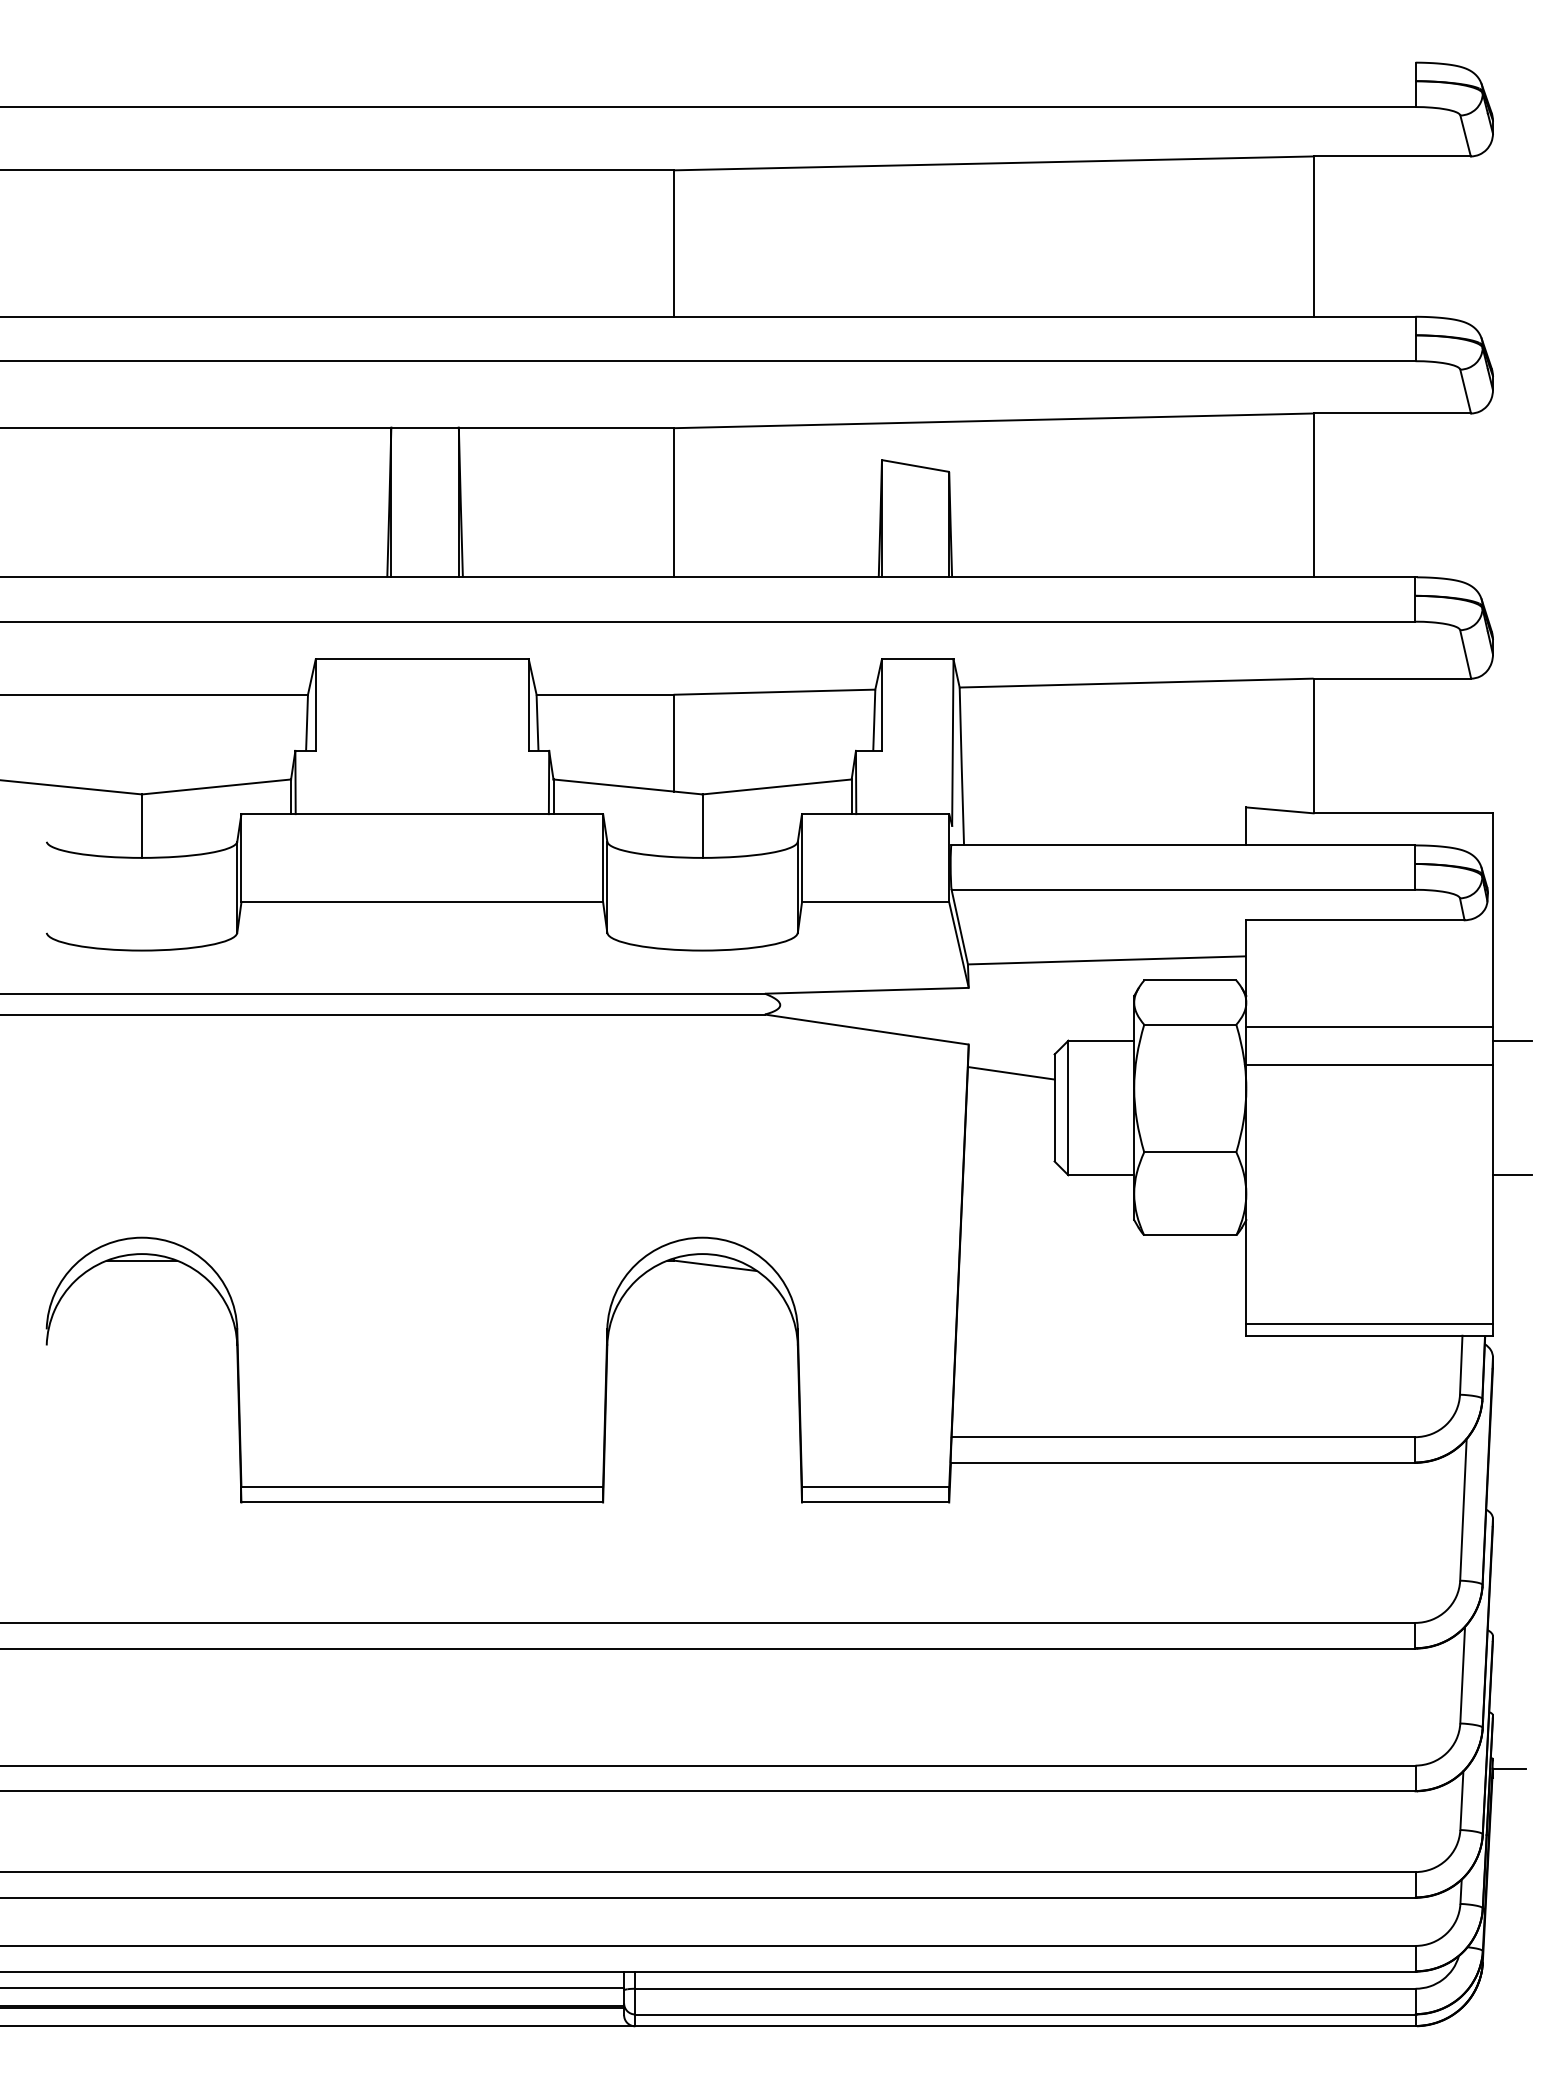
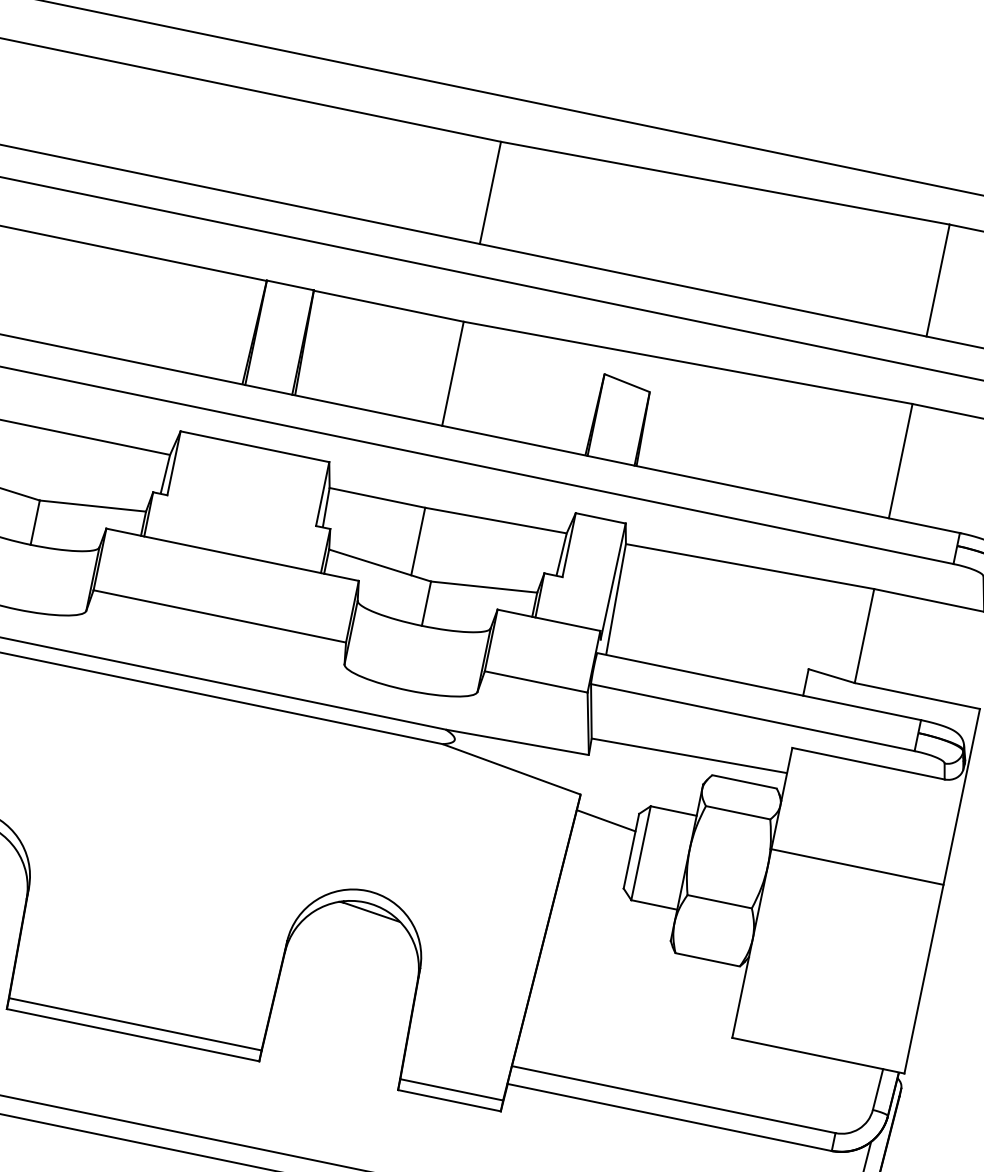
line: (1369, 1026) -> (862, 839), removed
line: (1512, 1040) -> (960, 870), removed
line: (1512, 1175) -> (941, 964), removed
line: (1369, 1323) -> (820, 1047), removed

